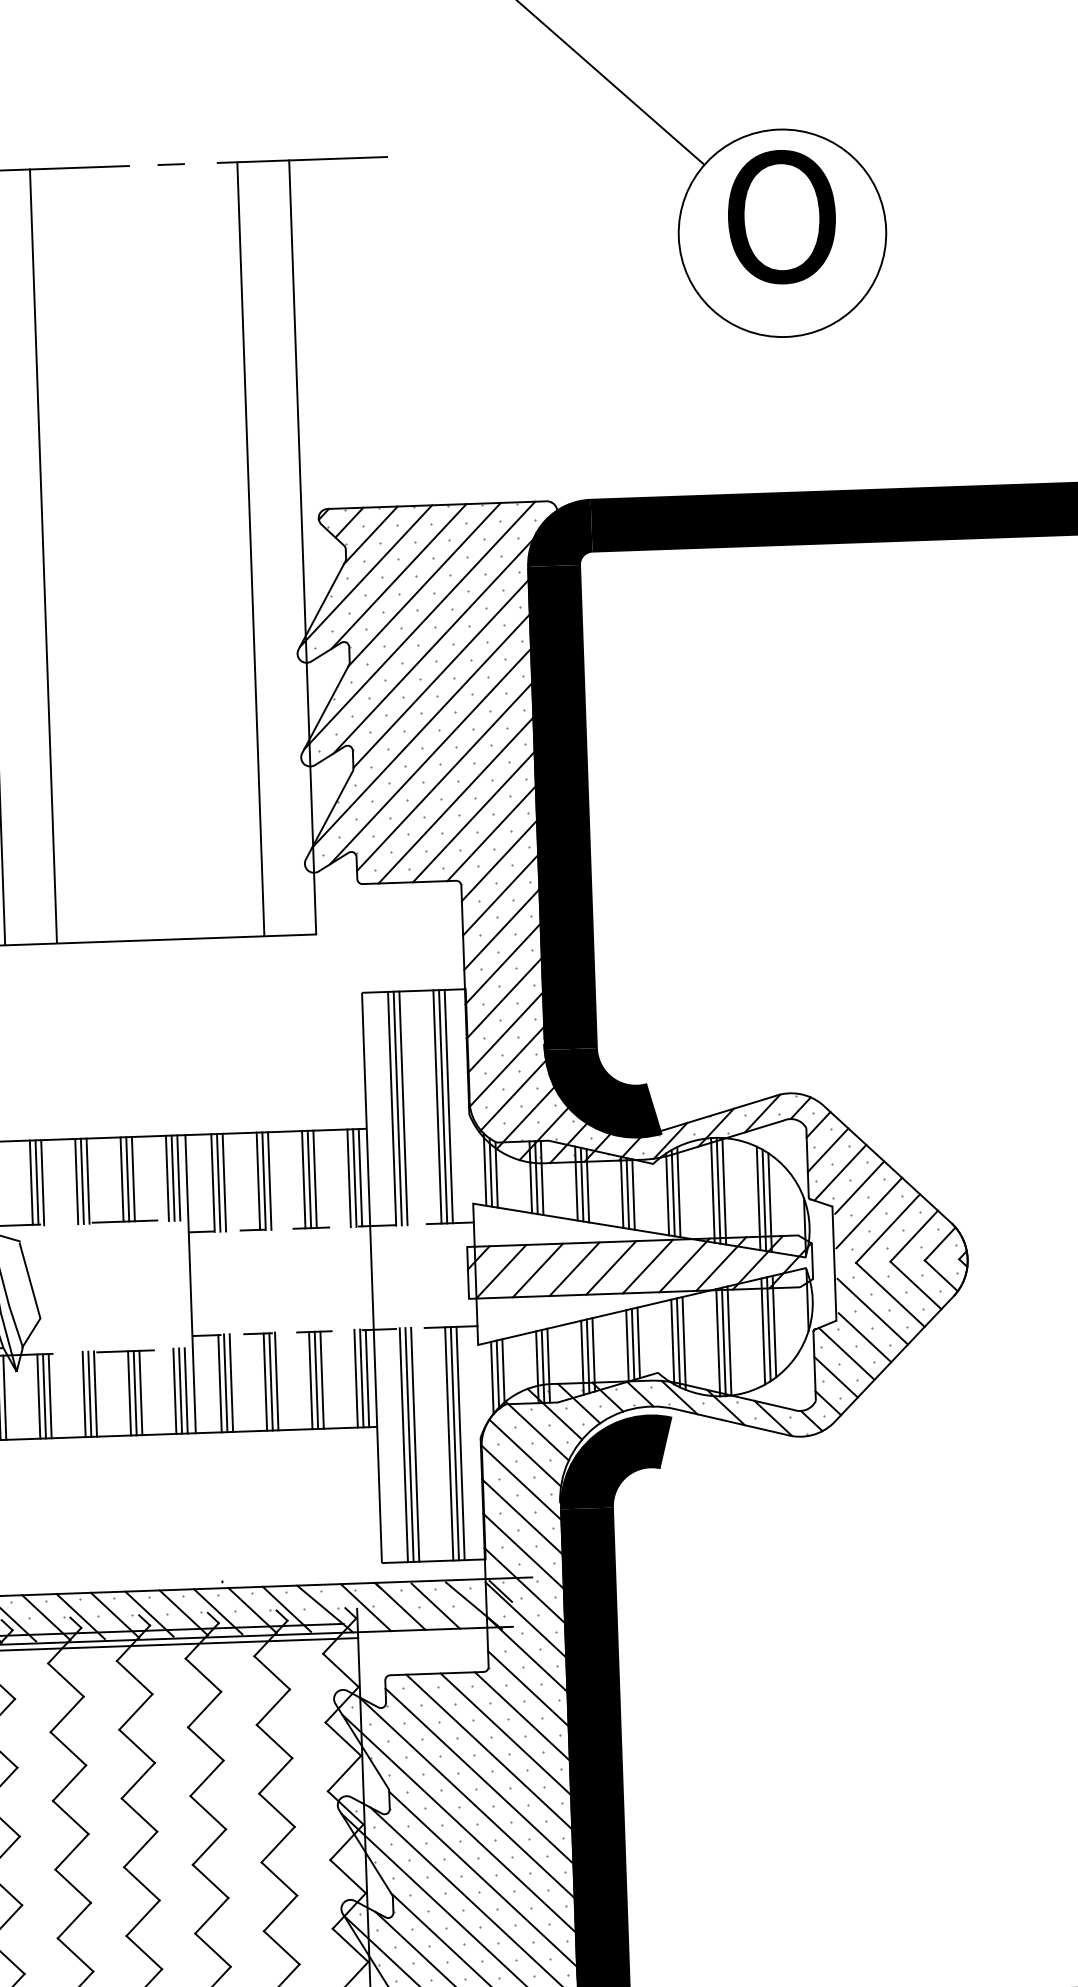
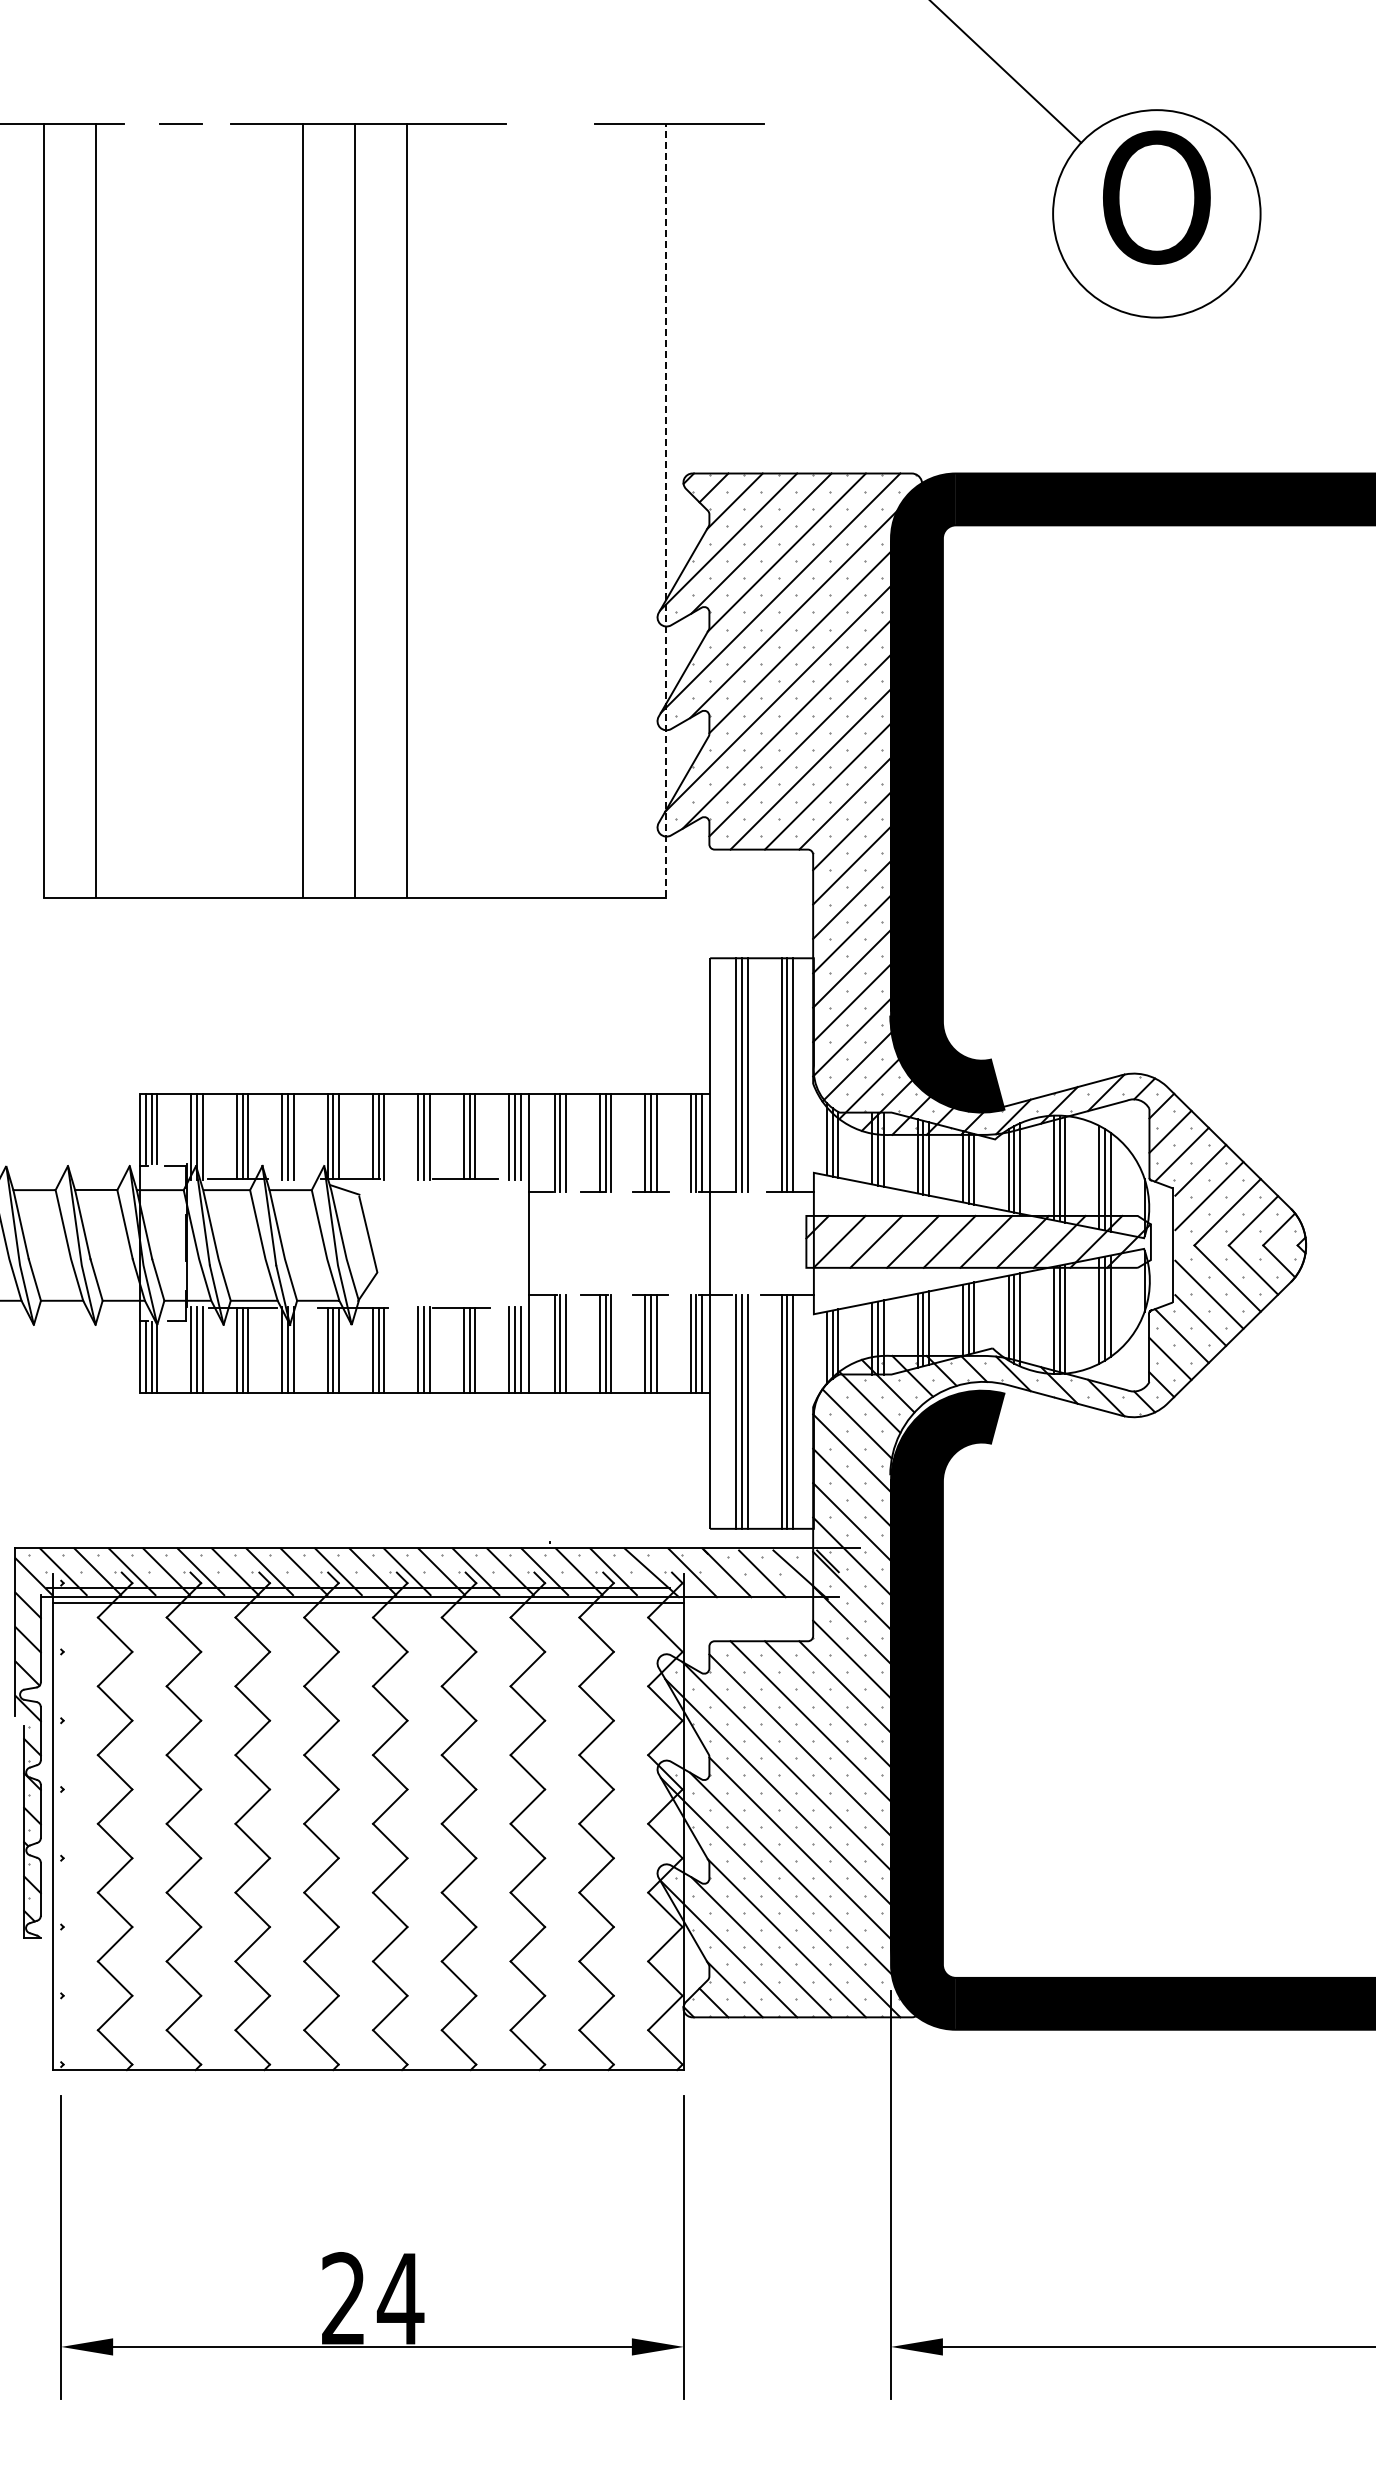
line: (171, 164) -> (548, 123), removed
line: (302, 546) -> (666, 510), solid -> dashed
line: (250, 548) -> (614, 510), removed

